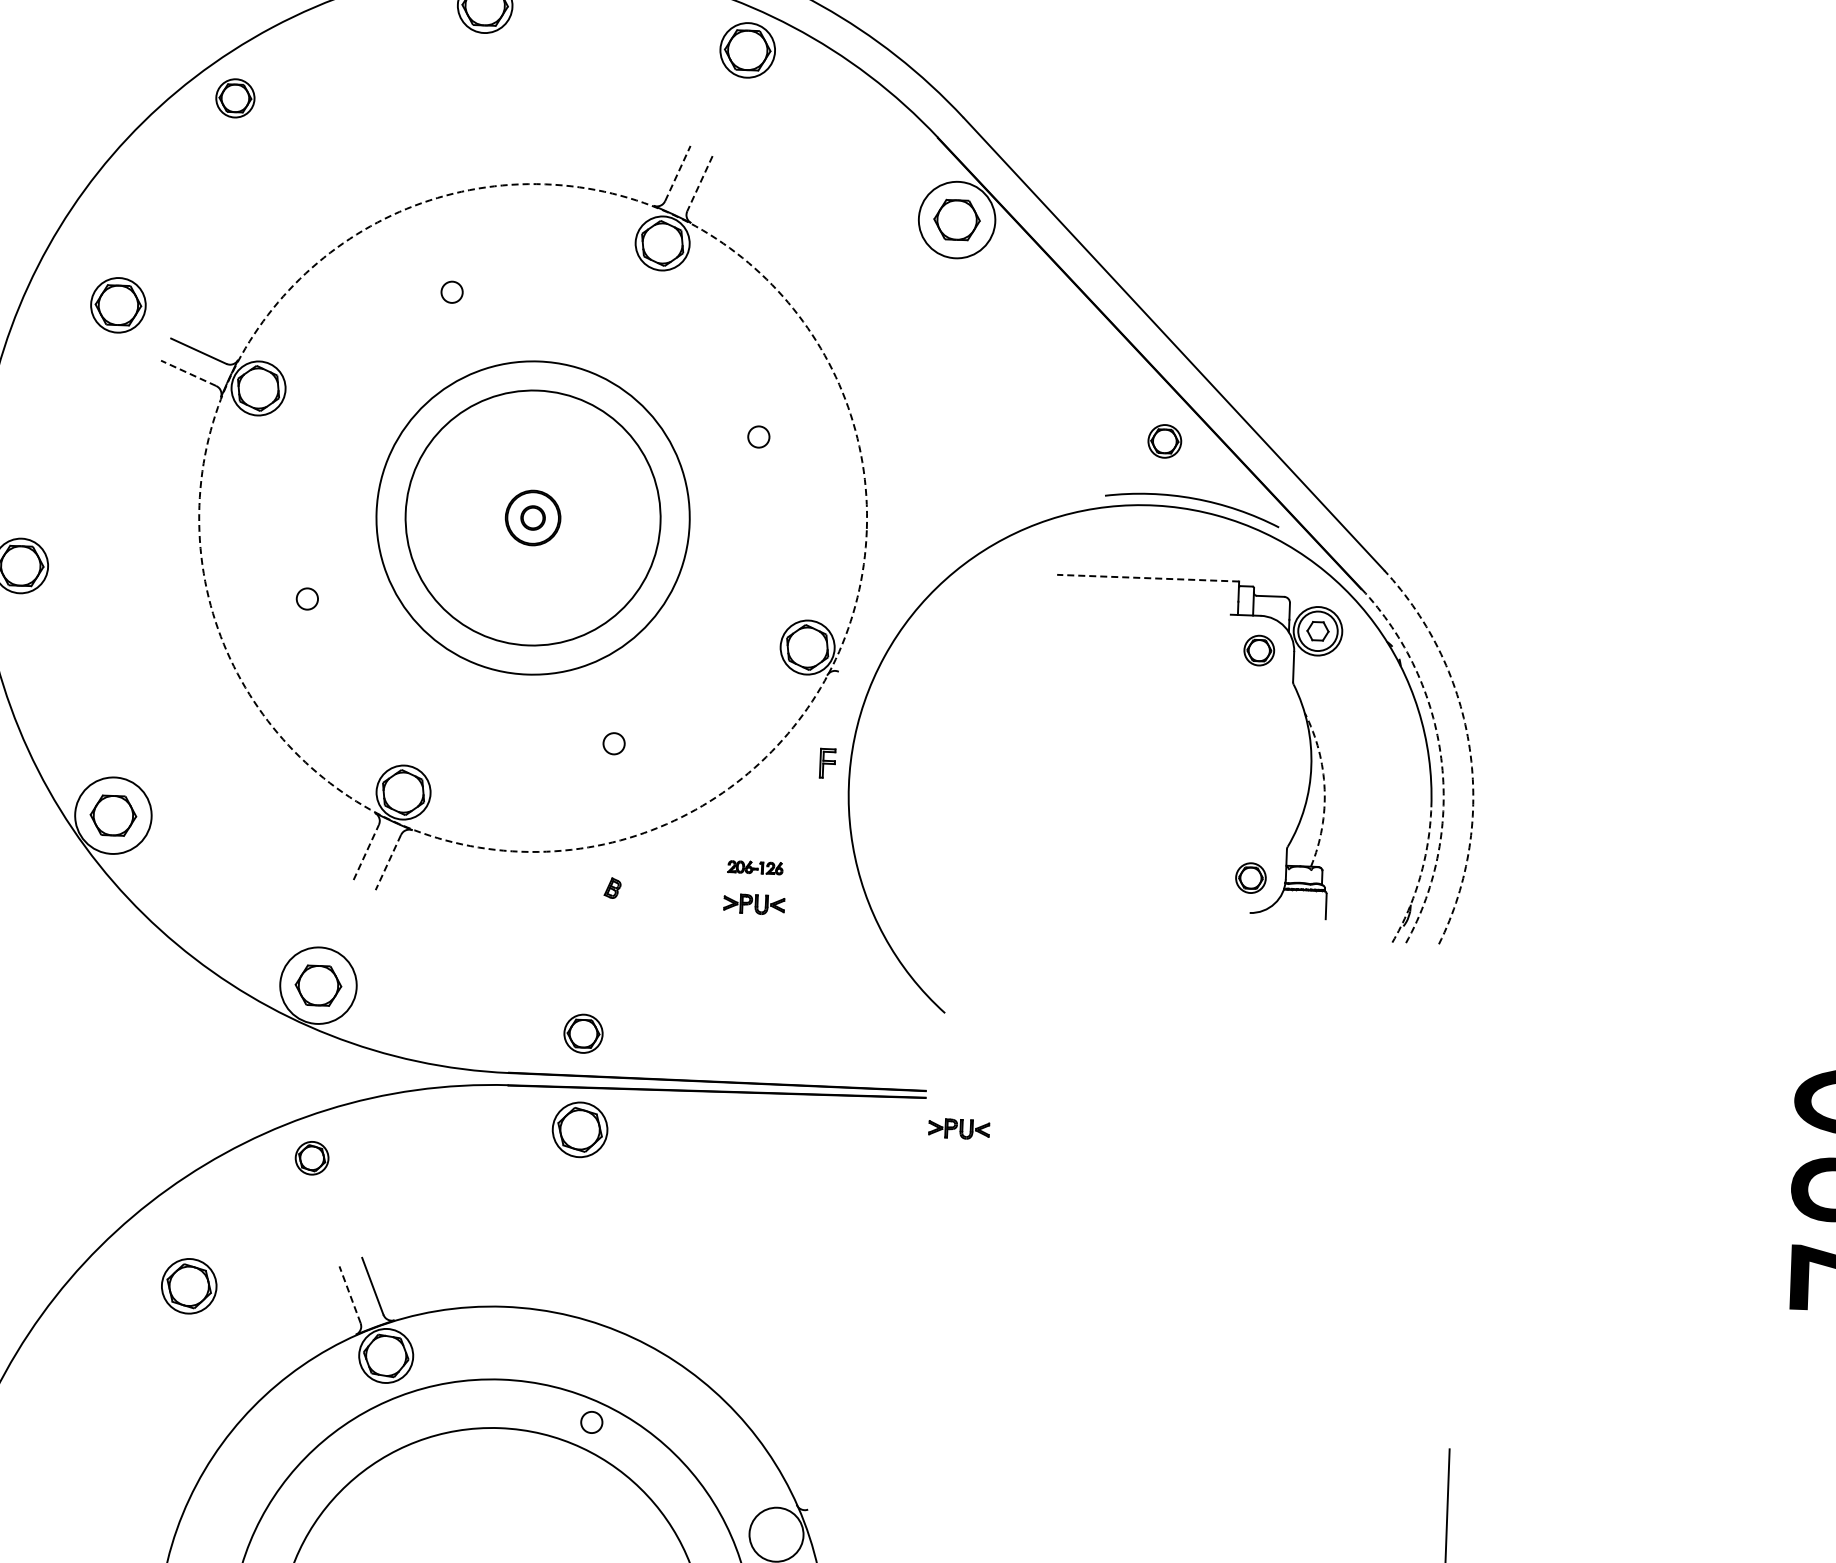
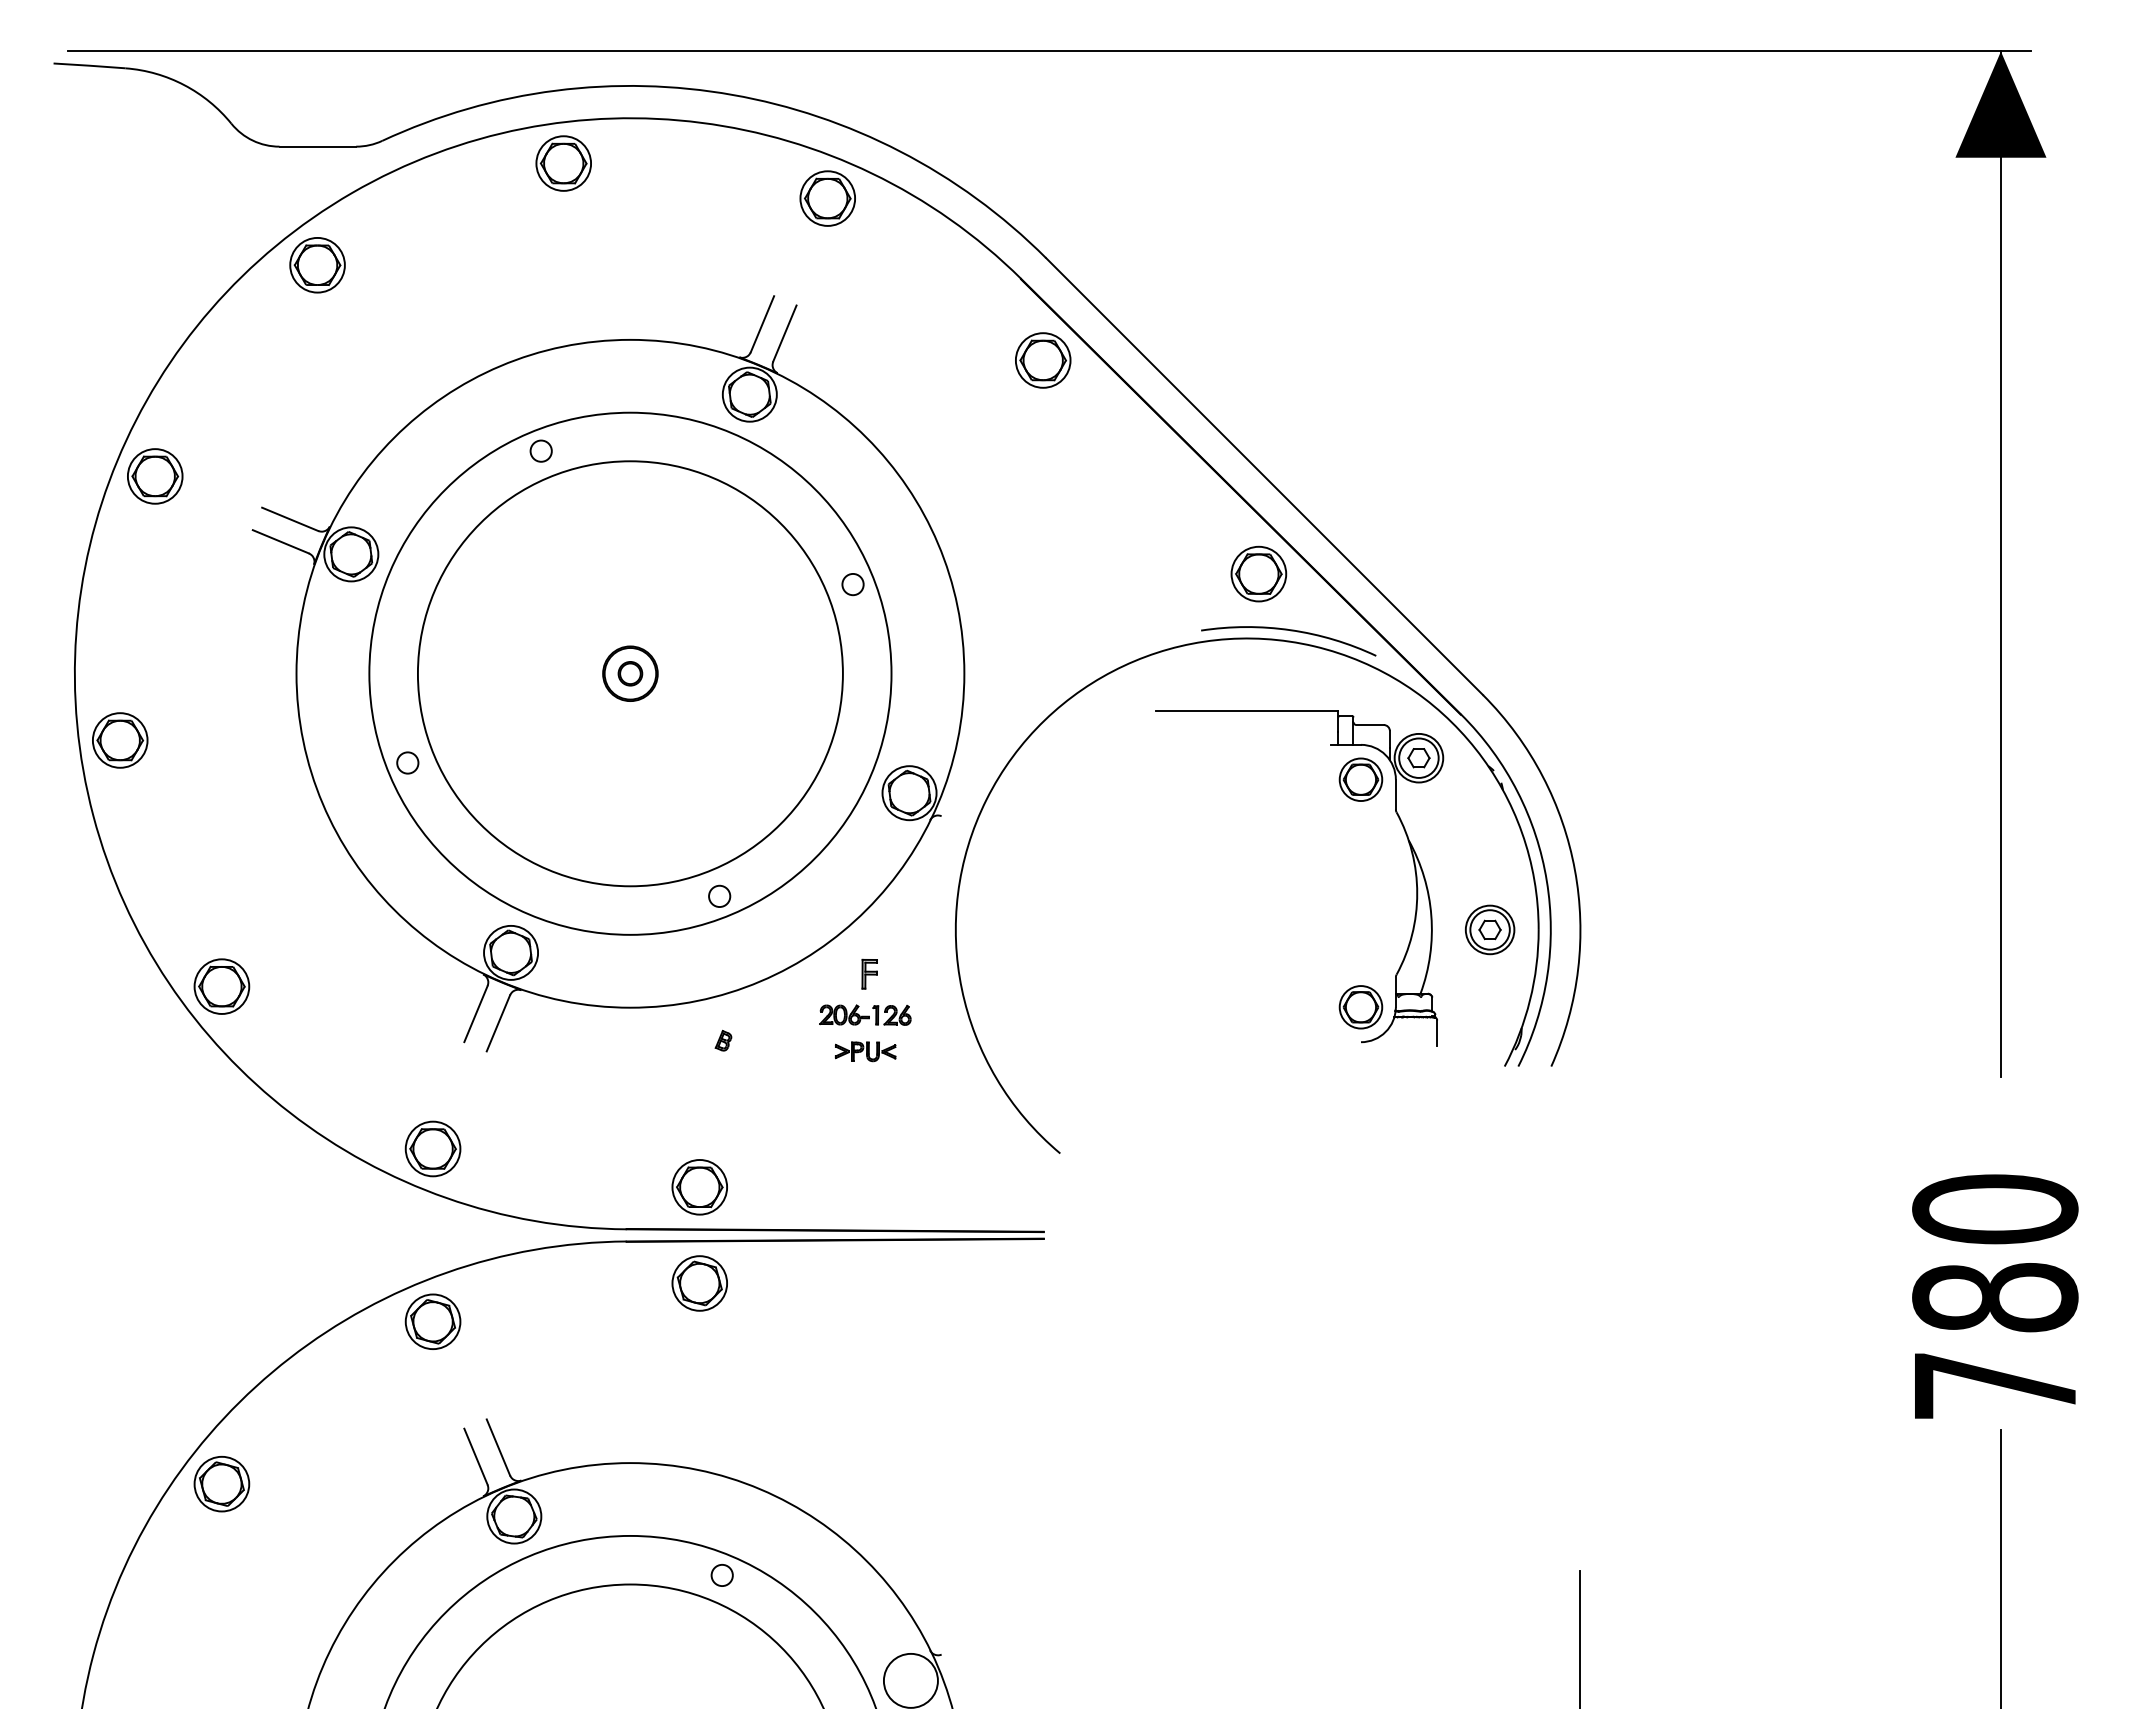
part: (235, 98) -> (317, 265), size x1.43
line: (677, 172) -> (762, 323), dashed -> solid
line: (699, 183) -> (784, 333), dashed -> solid
circle: (956, 220) -> (1042, 360), size x0.71
part: (118, 305) -> (155, 476), moved
line: (188, 373) -> (280, 541), dashed -> solid
part: (1164, 440) -> (1258, 573), size x1.67
circle: (532, 517) -> (629, 673), size x1.67
circle: (533, 517) -> (630, 673), dashed -> solid
circle: (533, 517) -> (630, 673), size x1.67
line: (1147, 578) -> (1246, 711), dashed -> solid
part: (1258, 650) -> (1360, 779), size x1.43
arc: (1469, 749) -> (1574, 870), dashed -> solid
arc: (1440, 759) -> (1546, 881), dashed -> solid
part: (827, 762) -> (869, 973), moved
arc: (1324, 788) -> (1431, 915), dashed -> solid
part: (1382, 805) -> (1489, 929), added
circle: (113, 815) -> (221, 986), size x0.71
line: (366, 851) -> (476, 1013), dashed -> solid
line: (388, 862) -> (498, 1023), dashed -> solid
part: (755, 867) -> (865, 1014), size x1.67
arc: (1420, 877) -> (1530, 1000), dashed -> solid
part: (1250, 878) -> (1360, 1007), size x1.43
circle: (317, 985) -> (432, 1148), size x0.71
part: (583, 1033) -> (699, 1187), size x1.43
part: (959, 1128) -> (1078, 1268), removed
part: (311, 1158) -> (432, 1321), size x1.67
part: (188, 1286) -> (221, 1484), moved
line: (349, 1294) -> (475, 1456), dashed -> solid

